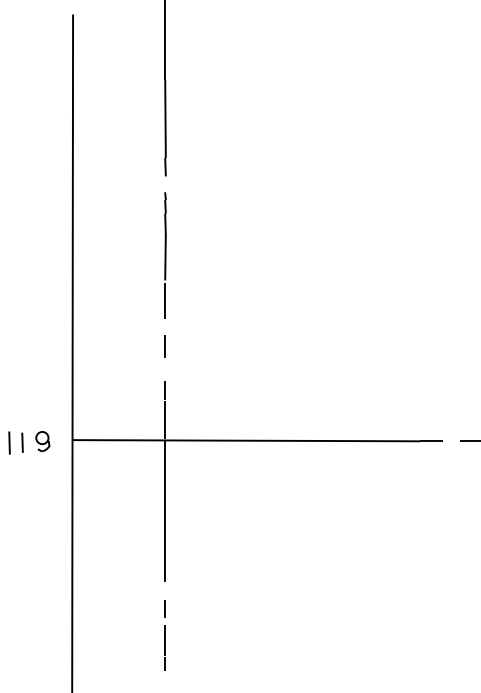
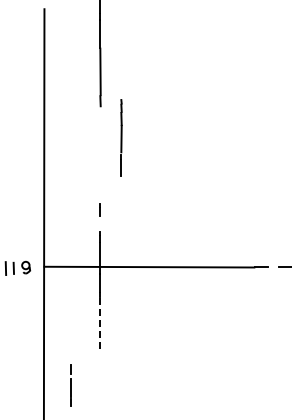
line: (165, 254) -> (121, 137), moved
line: (165, 536) -> (100, 325), solid -> dashed
line: (163, 635) -> (70, 385), moved

